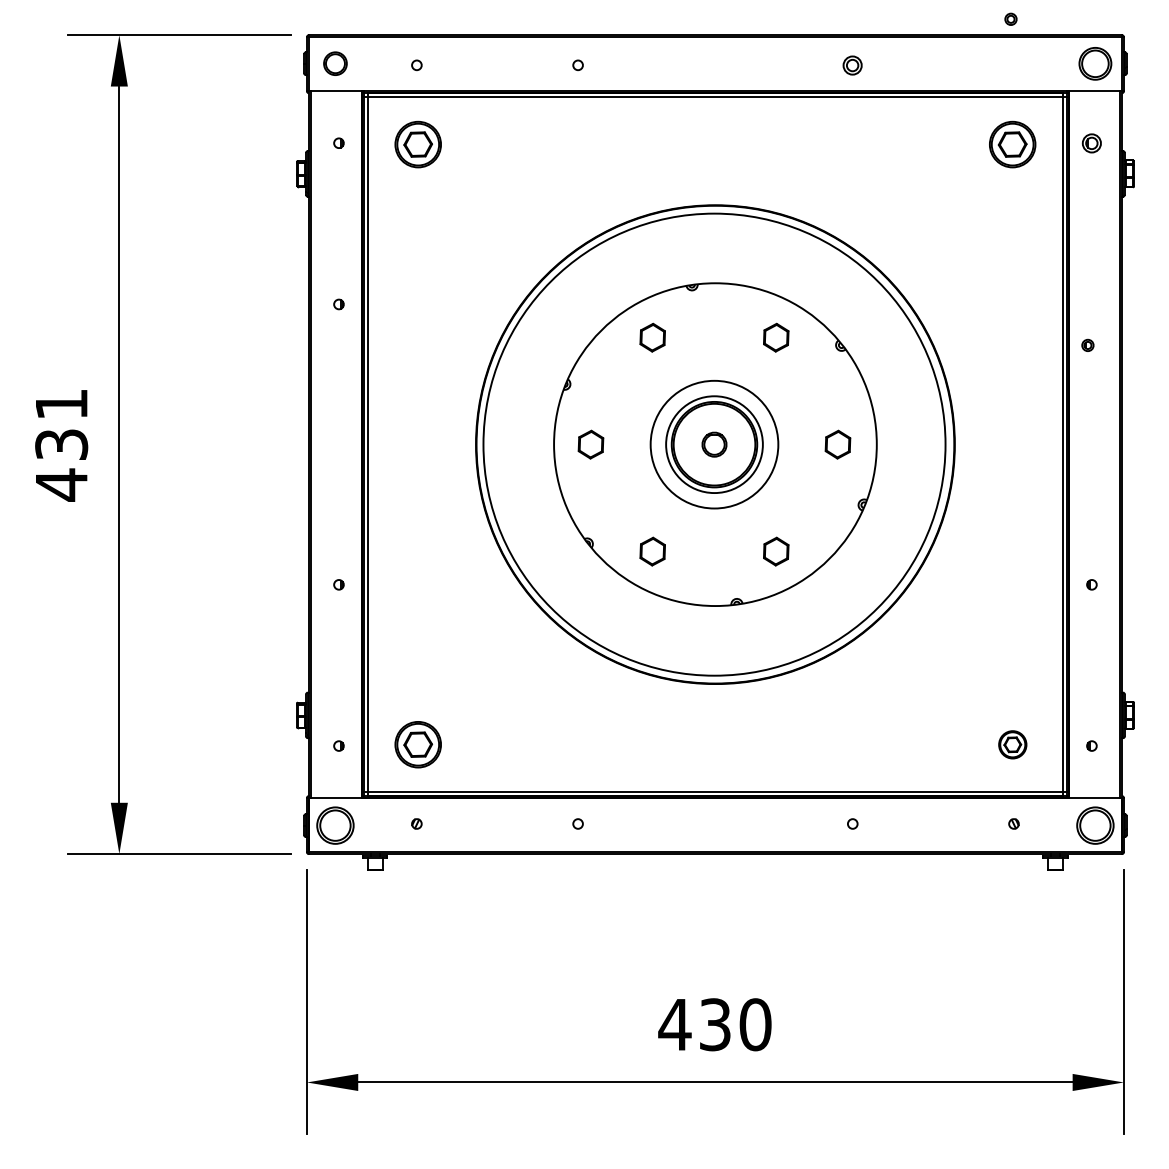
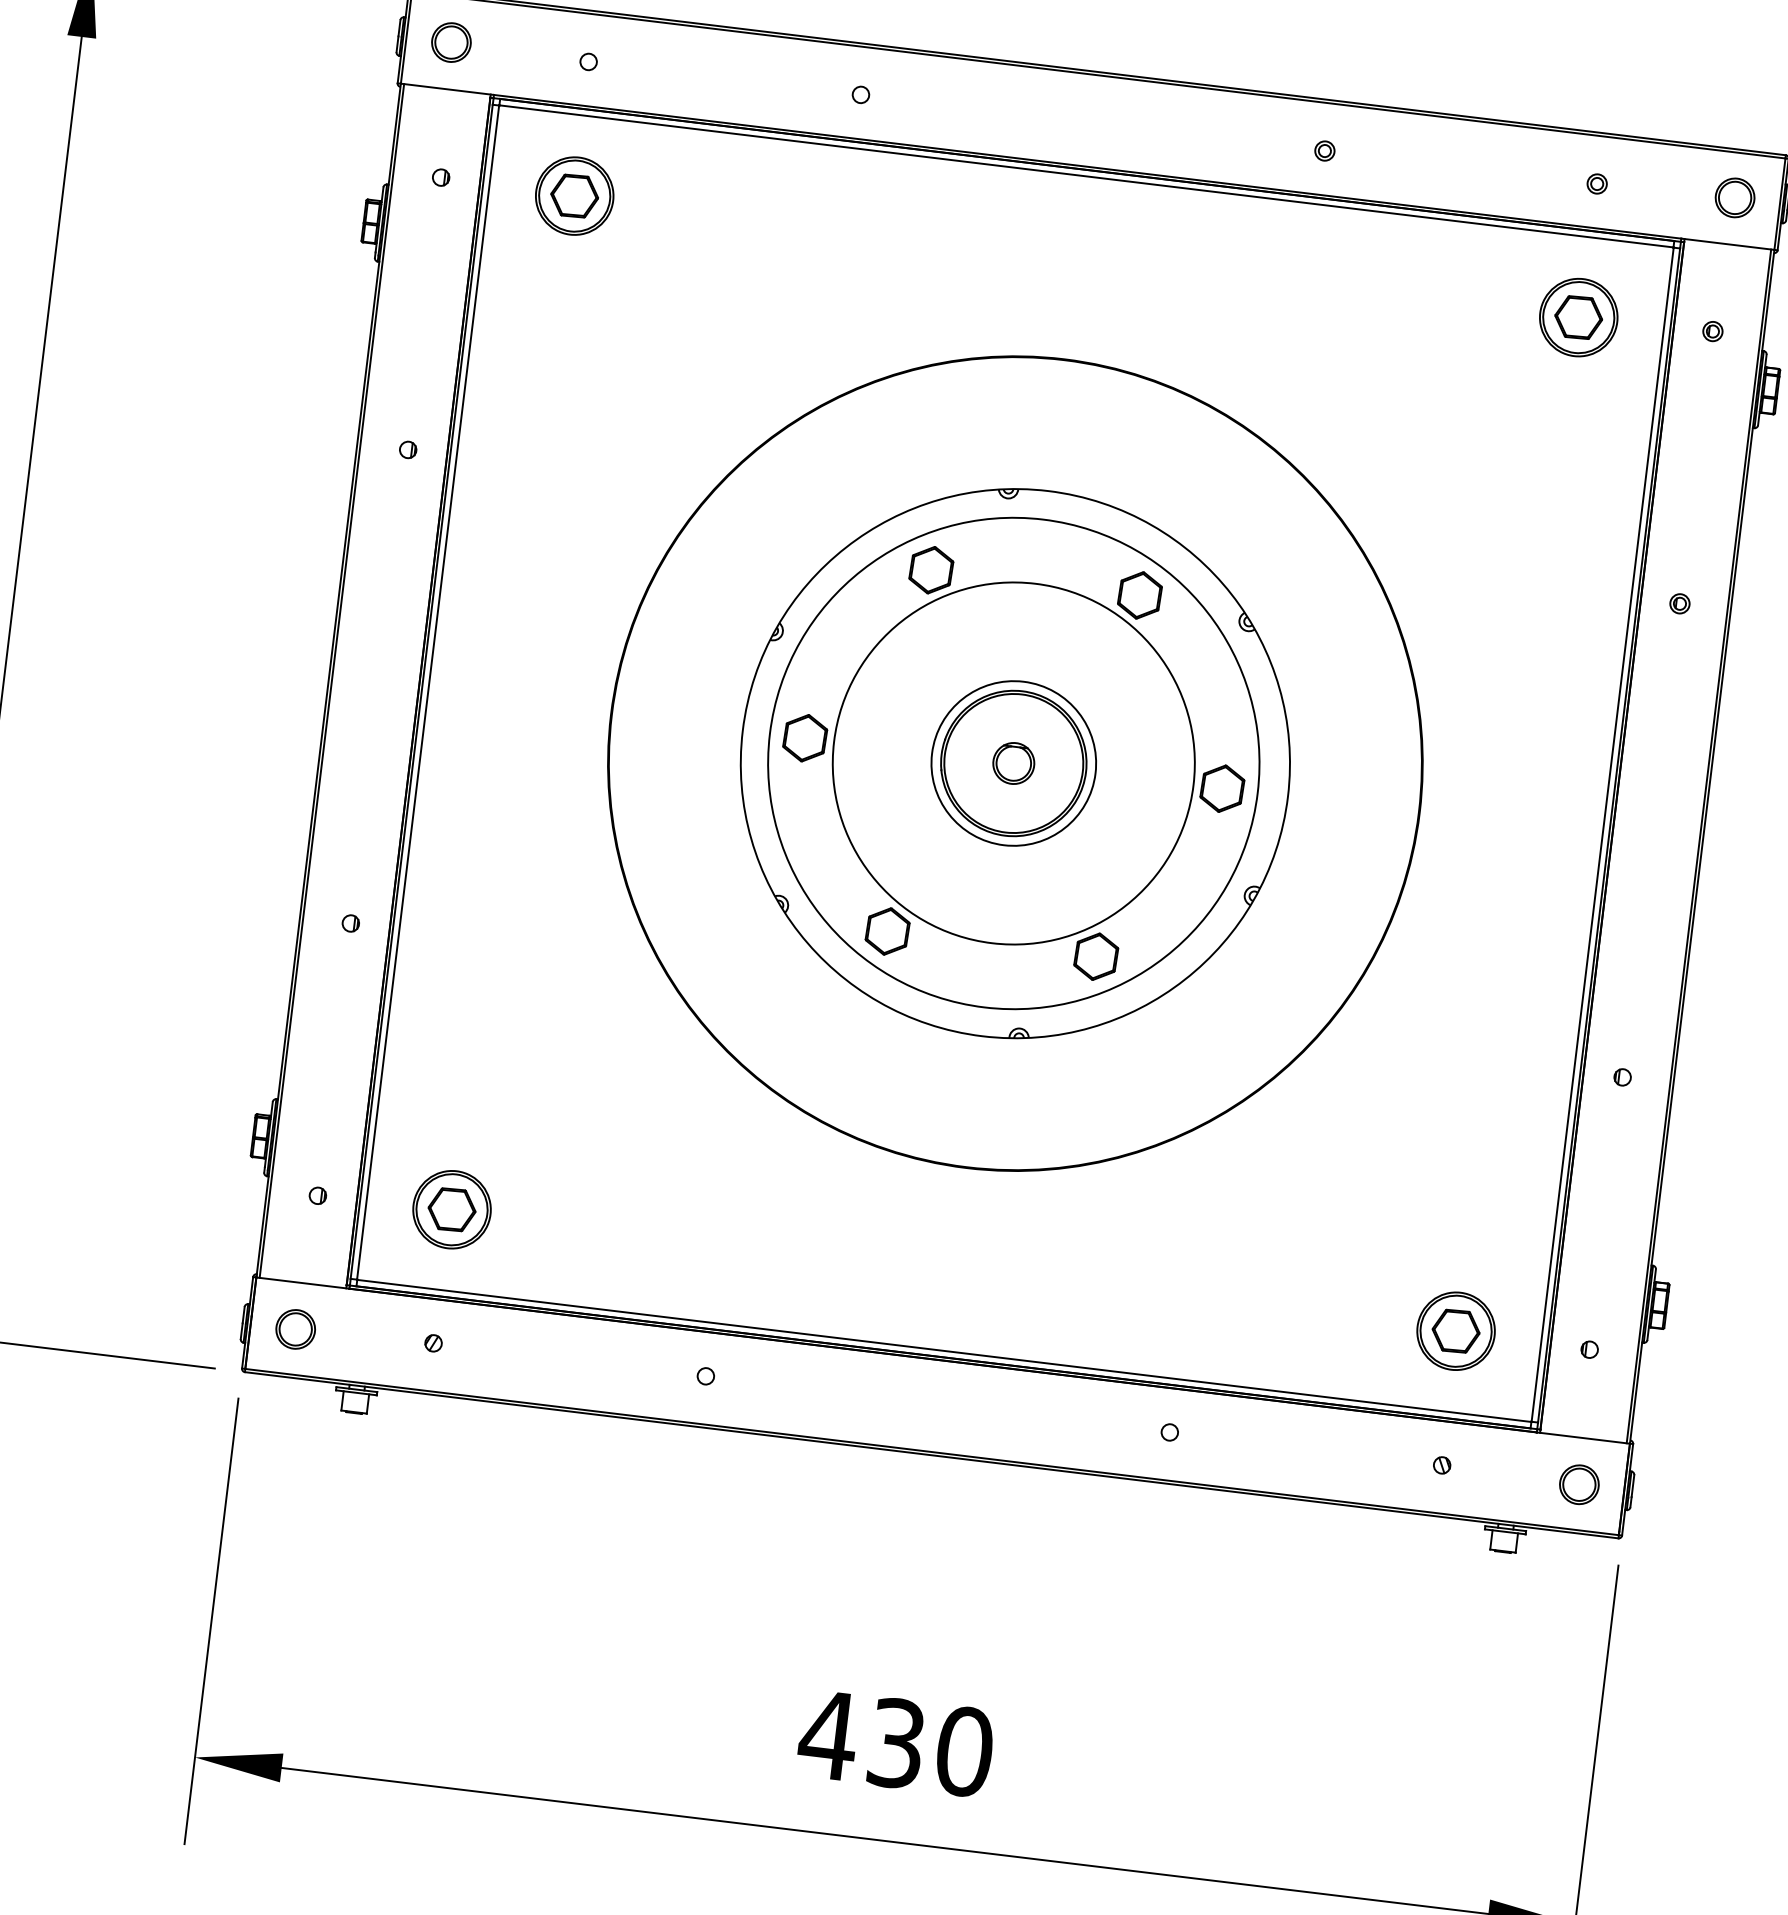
part: (1010, 18) -> (1596, 182), moved
part: (1095, 63) -> (1735, 197), size x0.71
part: (852, 64) -> (1324, 149), size x0.62
part: (1091, 142) -> (1712, 330), size x0.62
part: (1087, 344) -> (1679, 602), moved
circle: (714, 444) -> (1013, 763), size x0.62
circle: (714, 444) -> (1013, 763), size x1.67
part: (1012, 744) -> (1455, 1330), size x1.67
part: (335, 825) -> (295, 1329), size x0.62
part: (1095, 825) -> (1579, 1484), size x0.62

